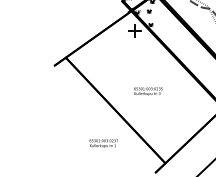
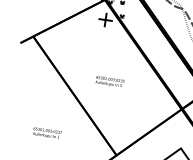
text: (103, 143) -> (47, 133), moved

